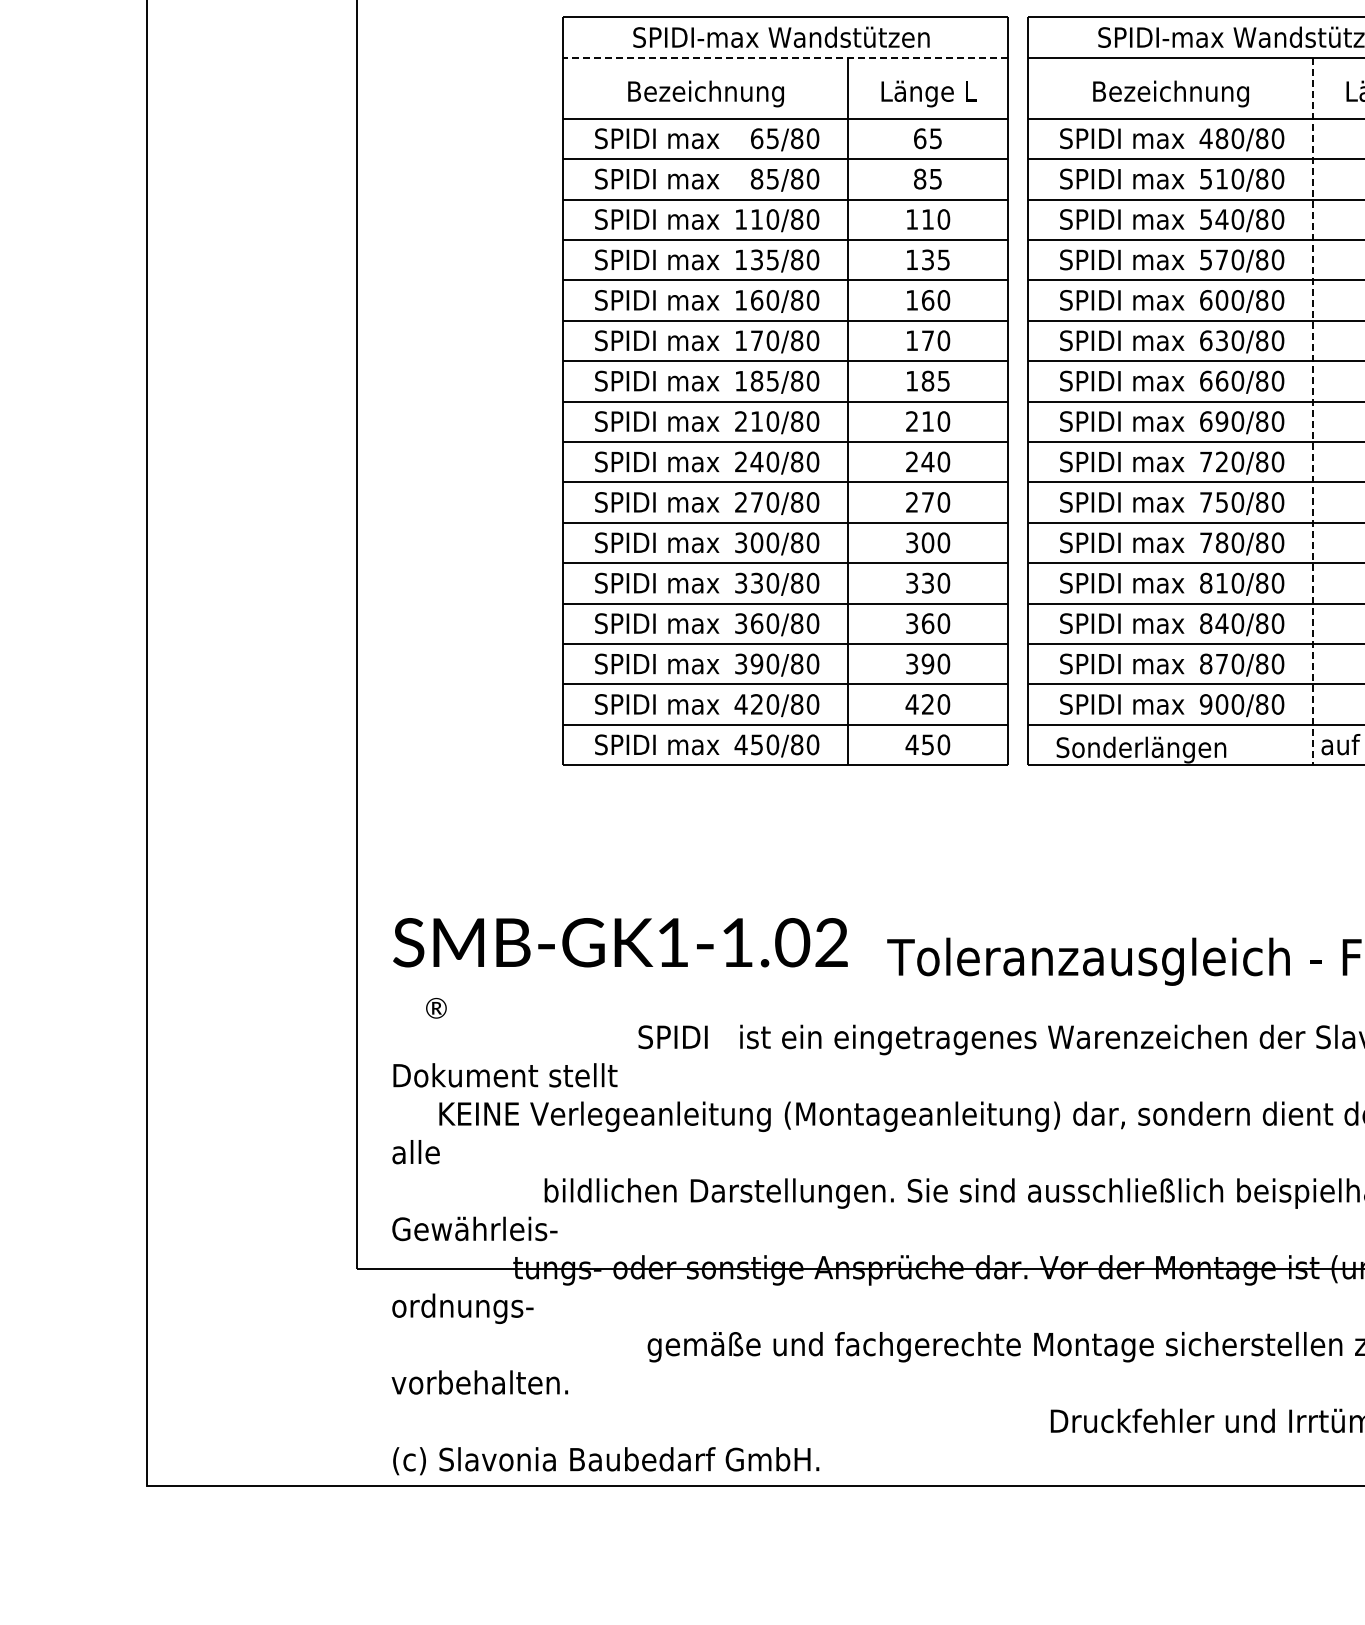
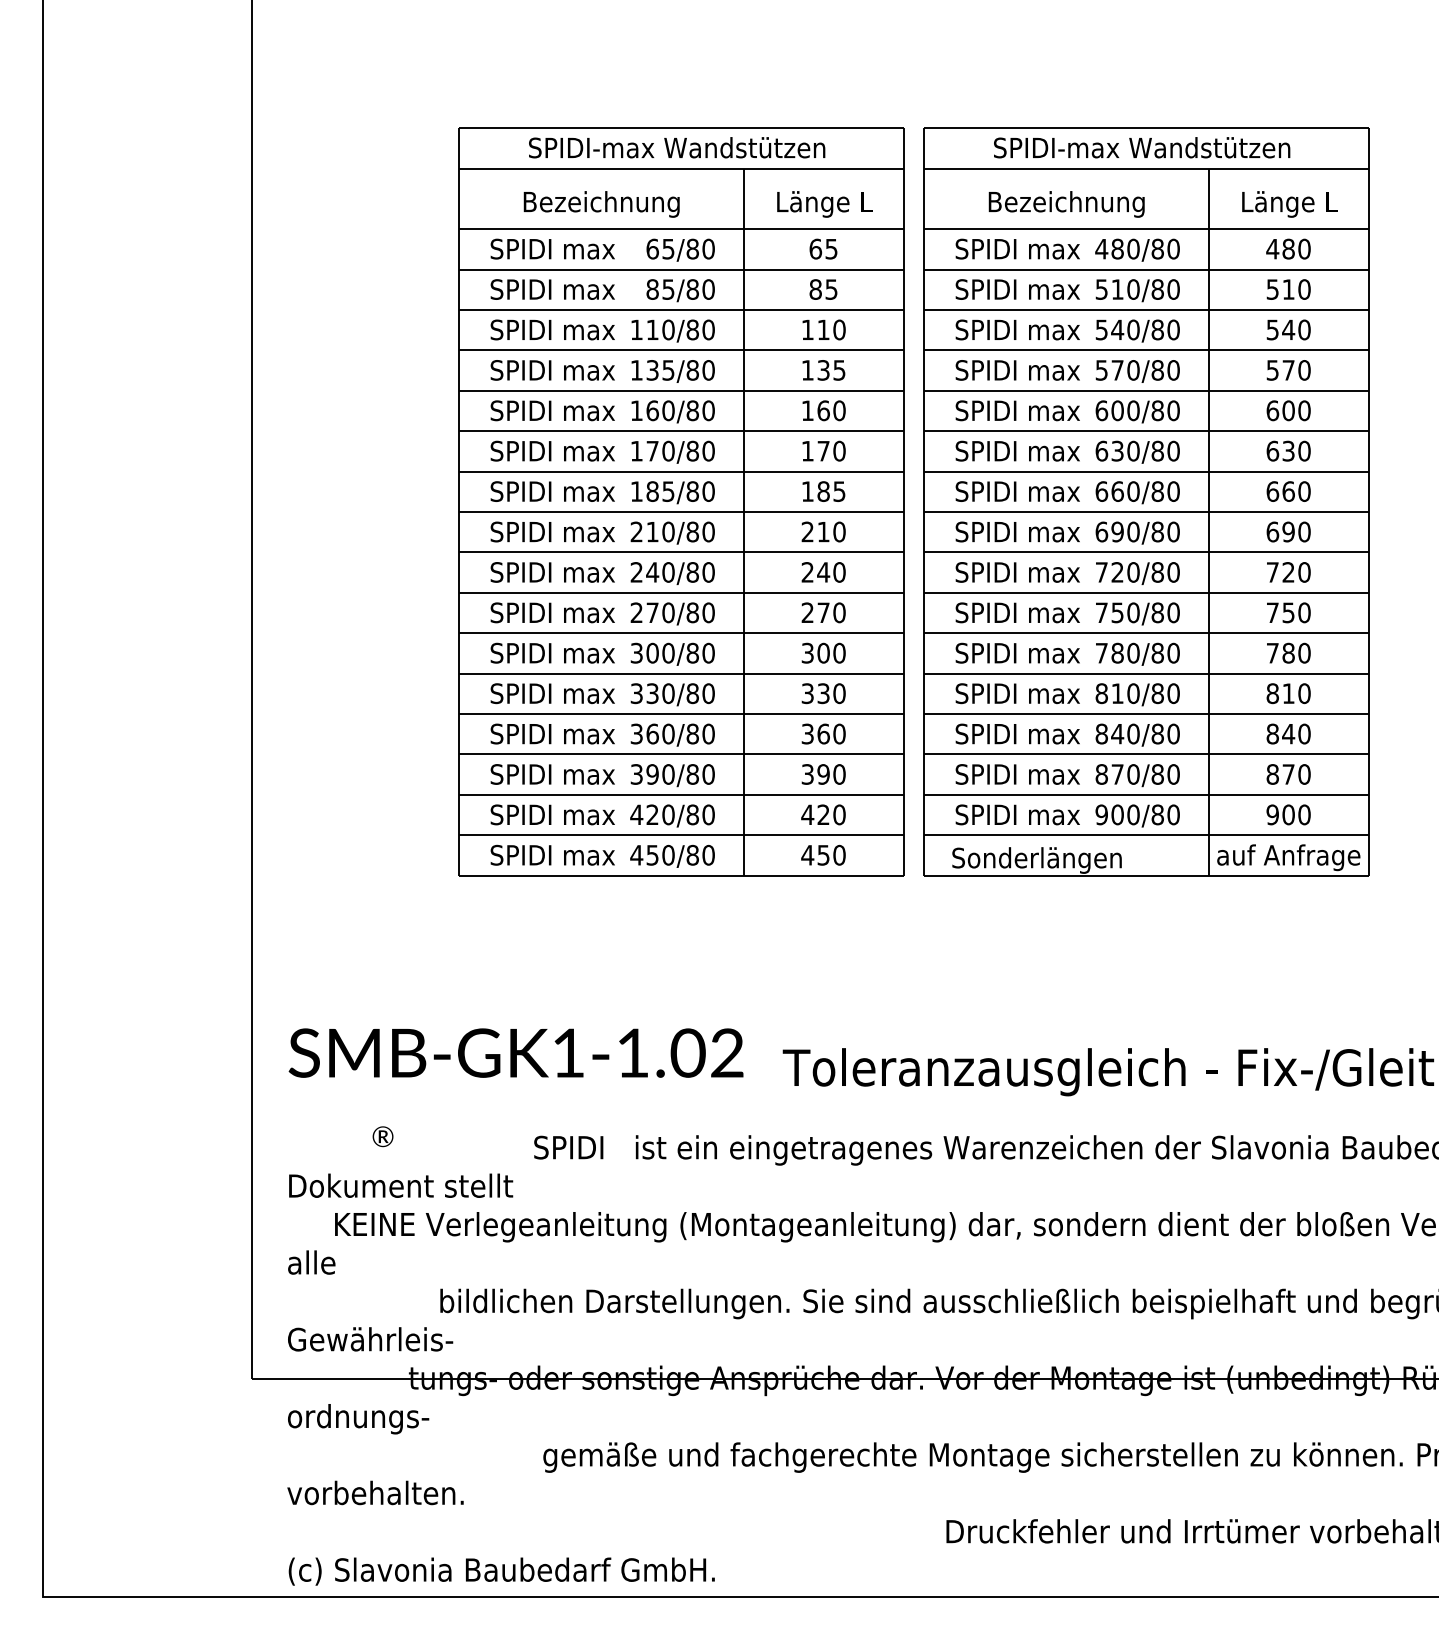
line: (784, 58) -> (680, 168), dashed -> solid
line: (1312, 412) -> (1208, 522), dashed -> solid
text: (435, 1008) -> (382, 1136), moved

